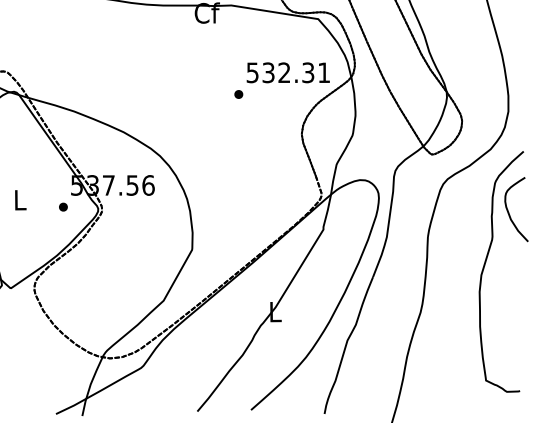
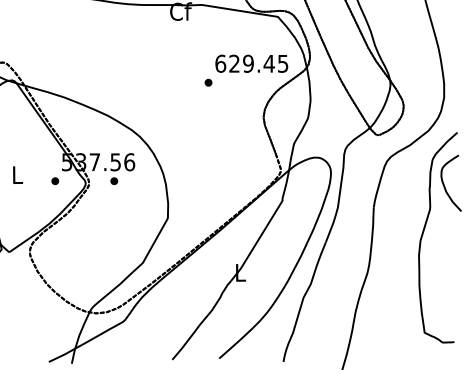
text: (287, 72) -> (251, 63), 532.31 -> 629.45
part: (131, 206) -> (114, 180), added

